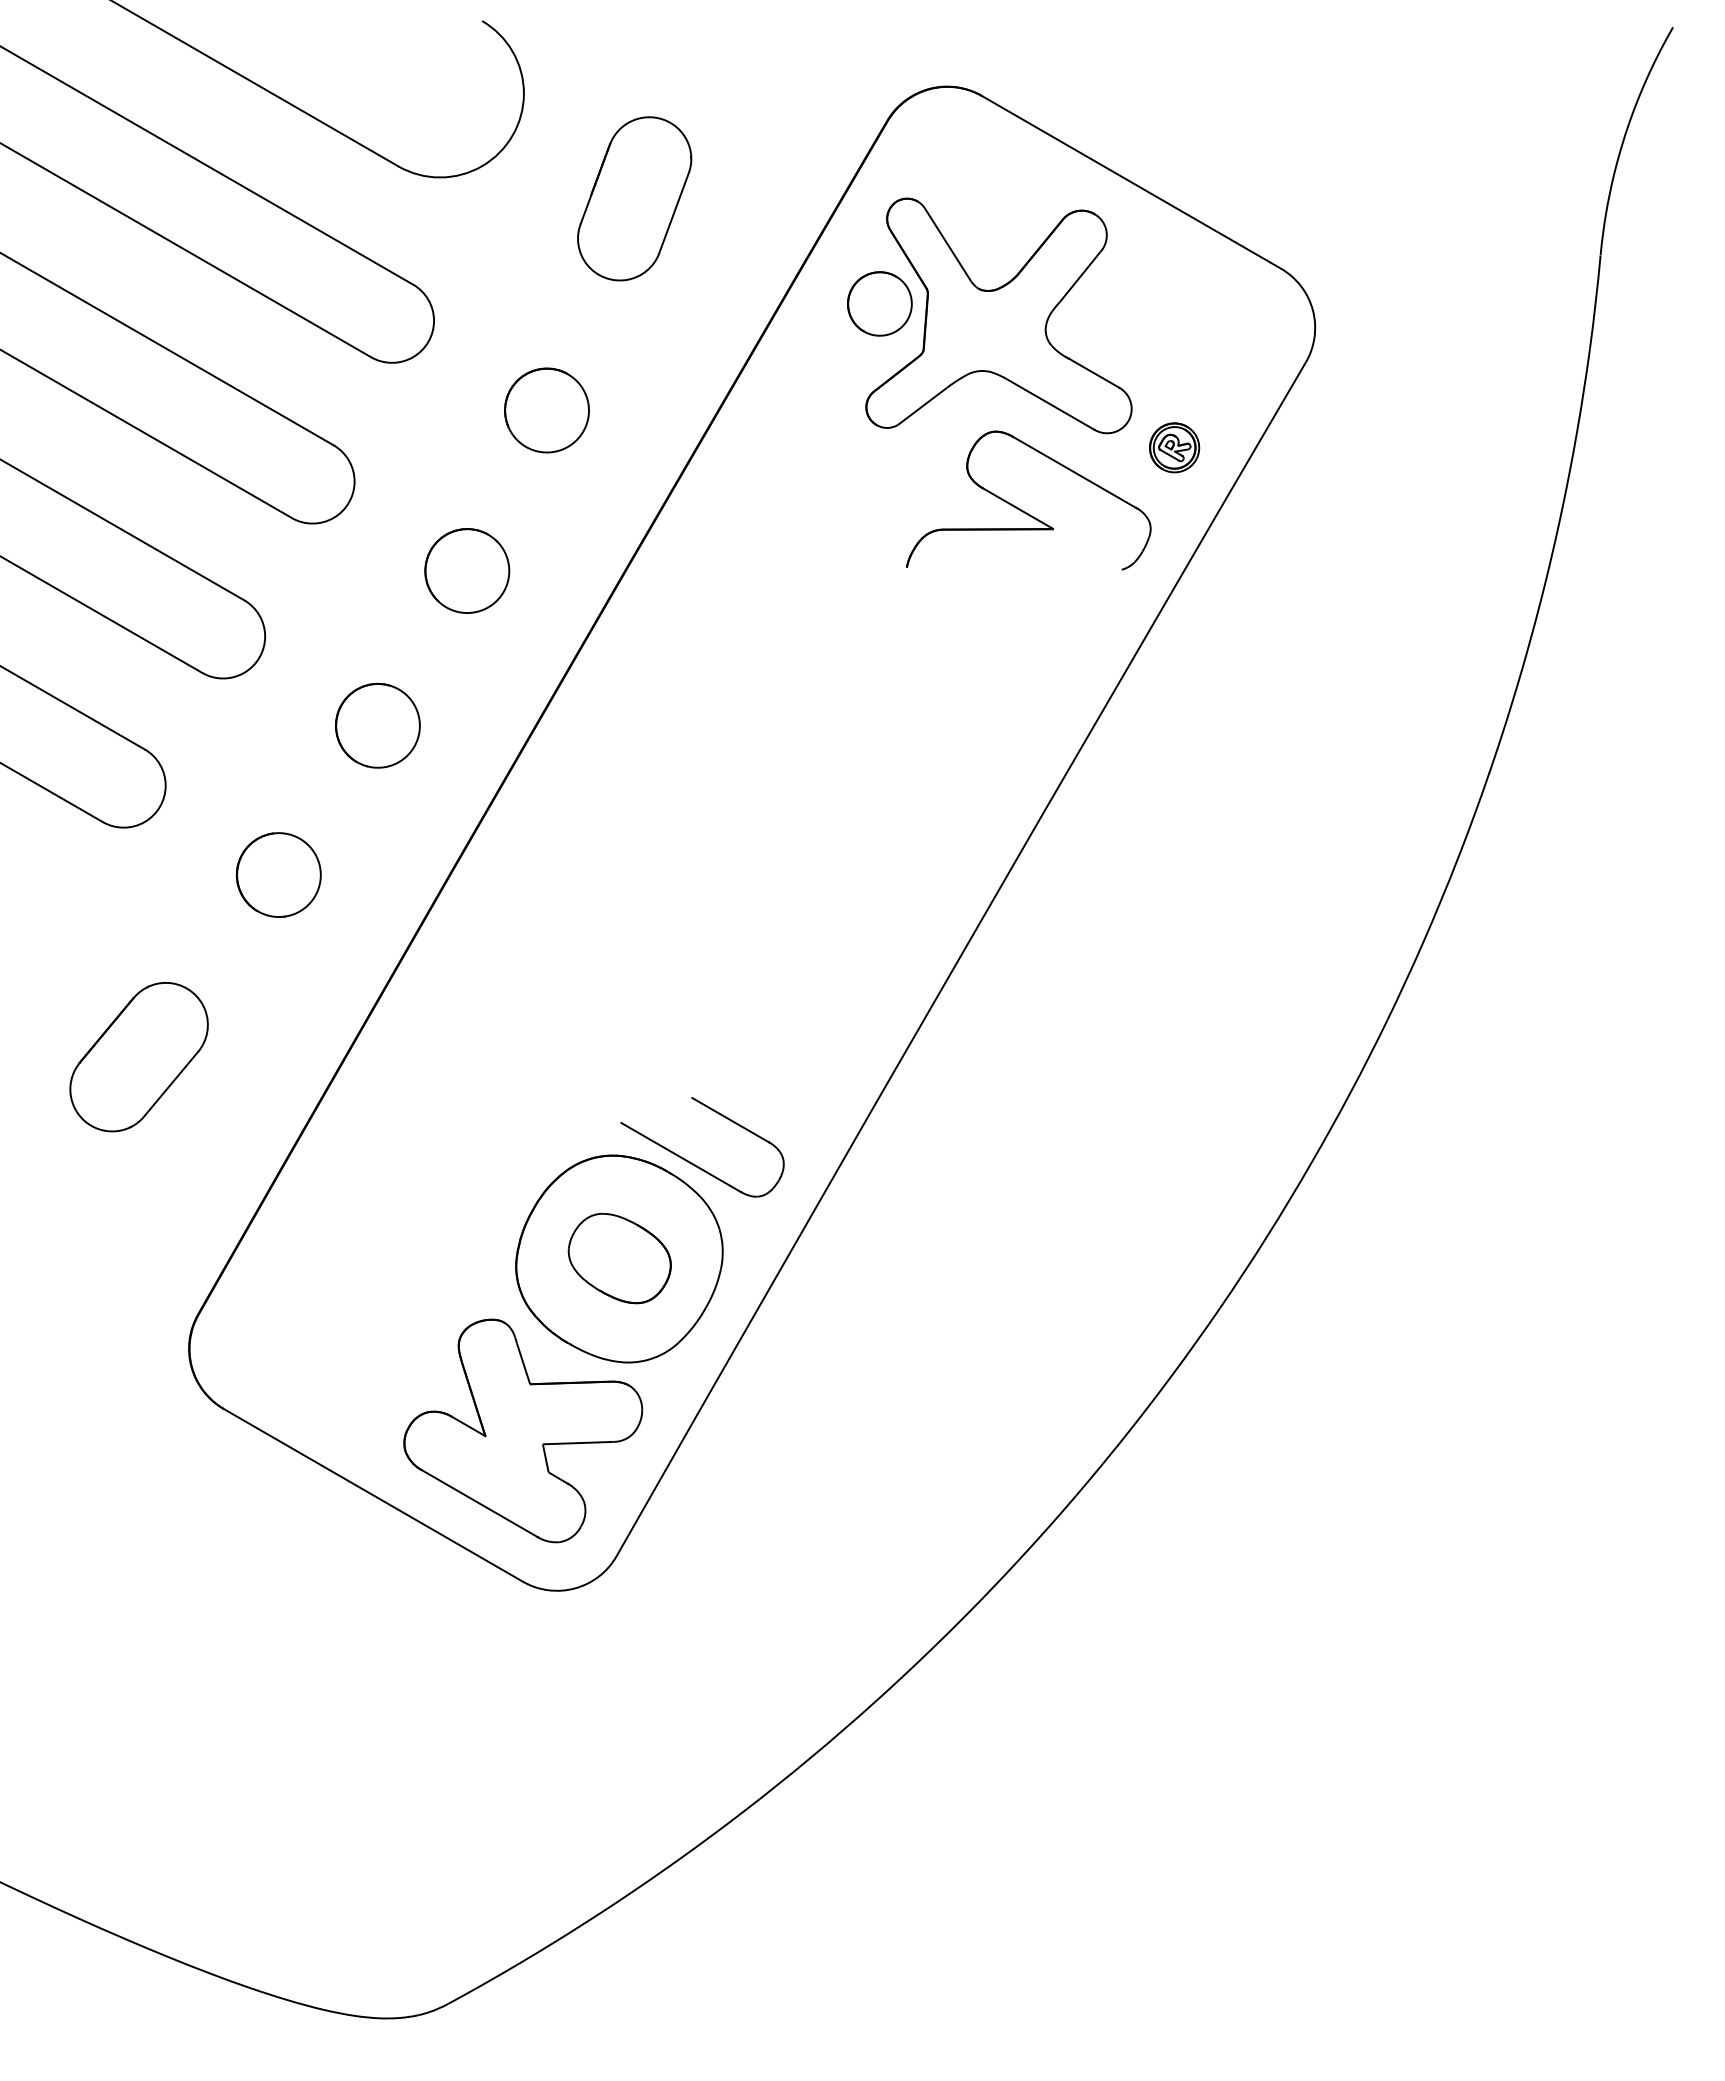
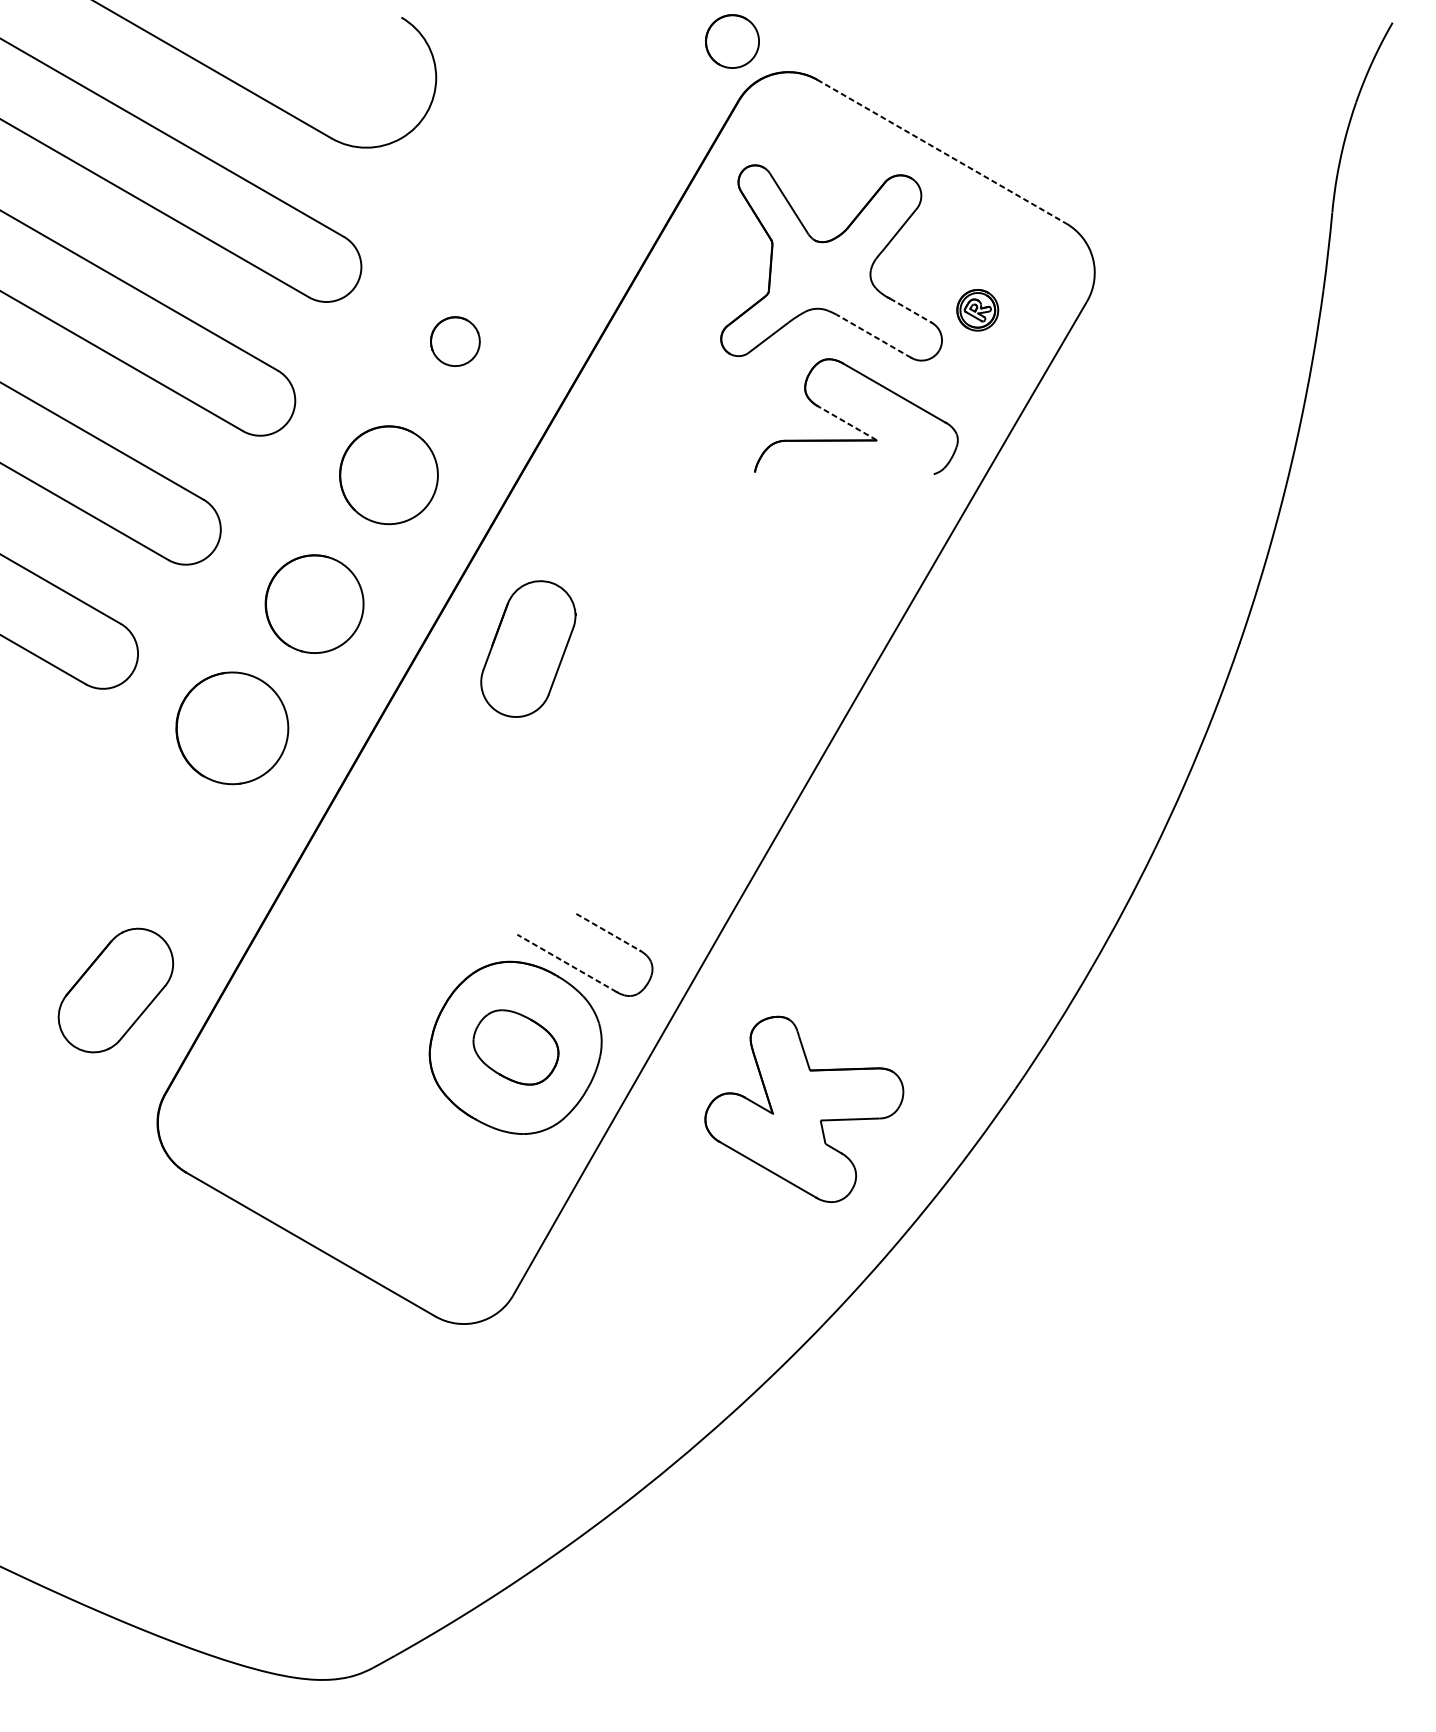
line: (1131, 182) -> (941, 151), solid -> dashed
part: (634, 198) -> (528, 648), moved
part: (879, 303) -> (732, 41), moved
line: (1094, 373) -> (911, 310), solid -> dashed
line: (1049, 403) -> (873, 335), solid -> dashed
part: (546, 410) -> (454, 341), size x0.7
part: (1174, 447) -> (977, 310), moved
line: (1017, 508) -> (847, 423), solid -> dashed
part: (467, 570) -> (389, 474), size x1.4
part: (377, 725) -> (314, 603), size x1.4
part: (278, 874) -> (231, 727), size x1.6
part: (138, 1057) -> (115, 990), moved
line: (731, 1120) -> (608, 932), solid -> dashed
line: (681, 1157) -> (567, 963), solid -> dashed
part: (523, 1430) -> (804, 1109), moved

